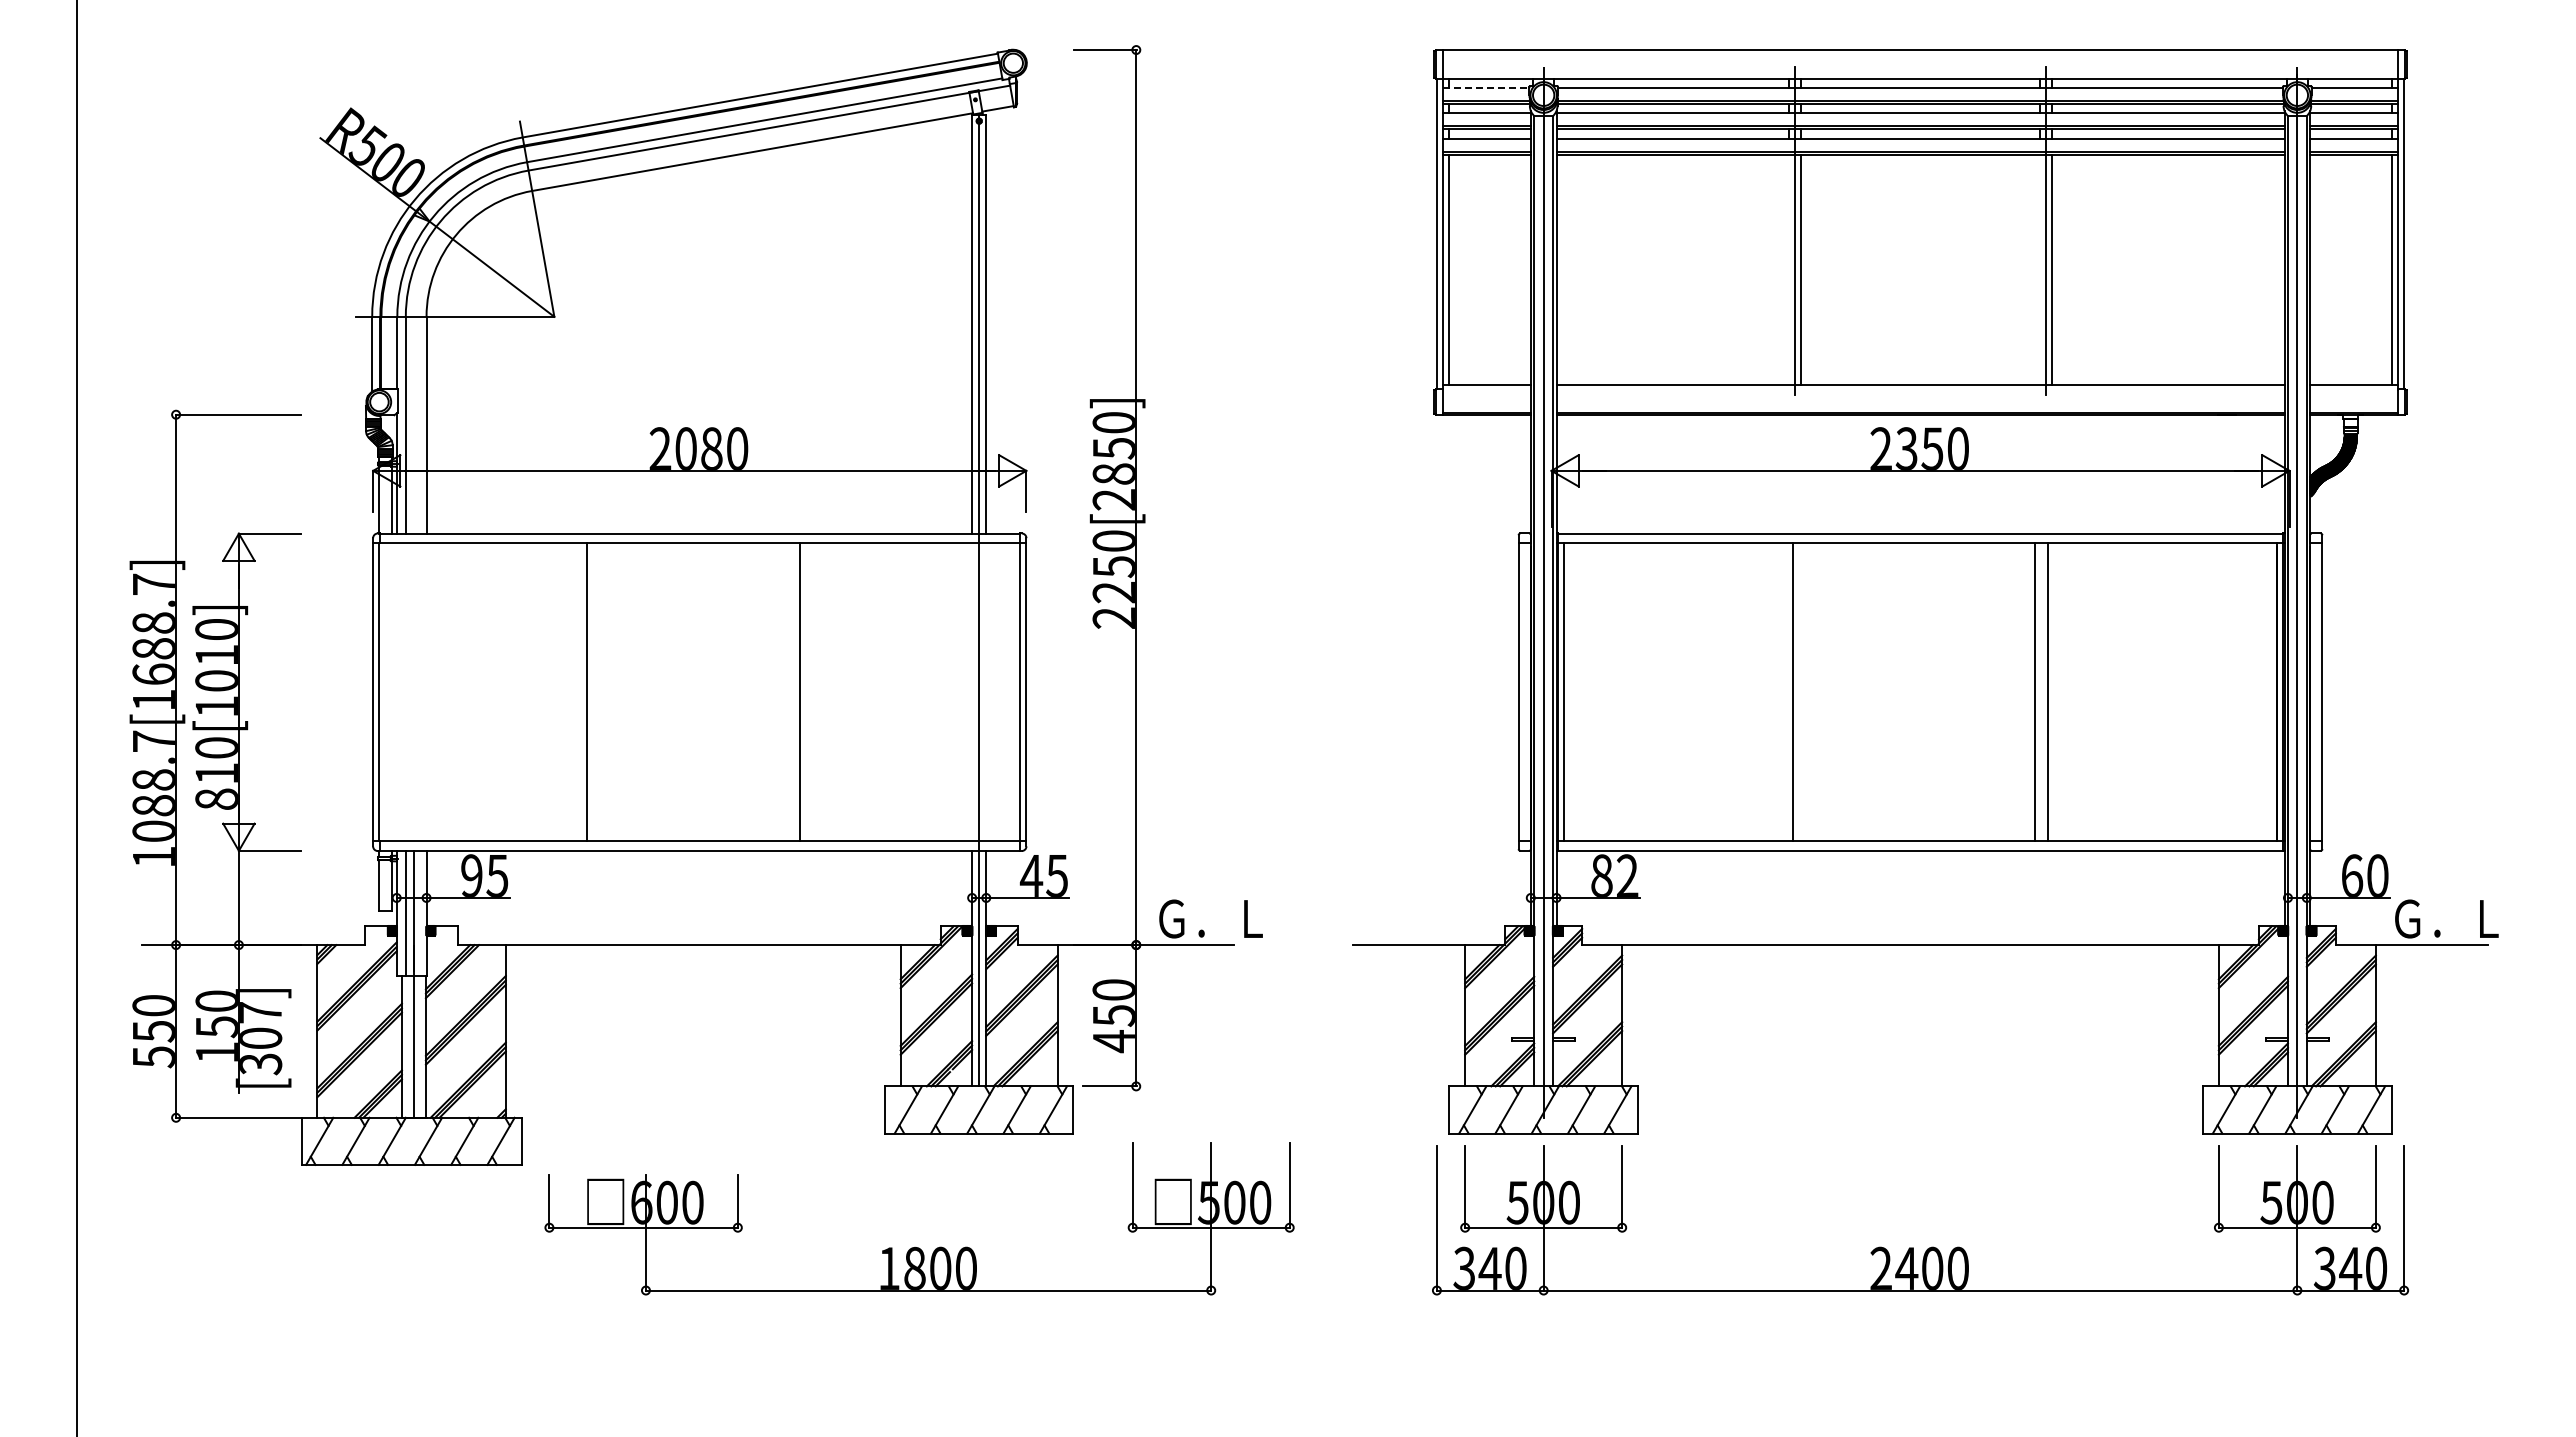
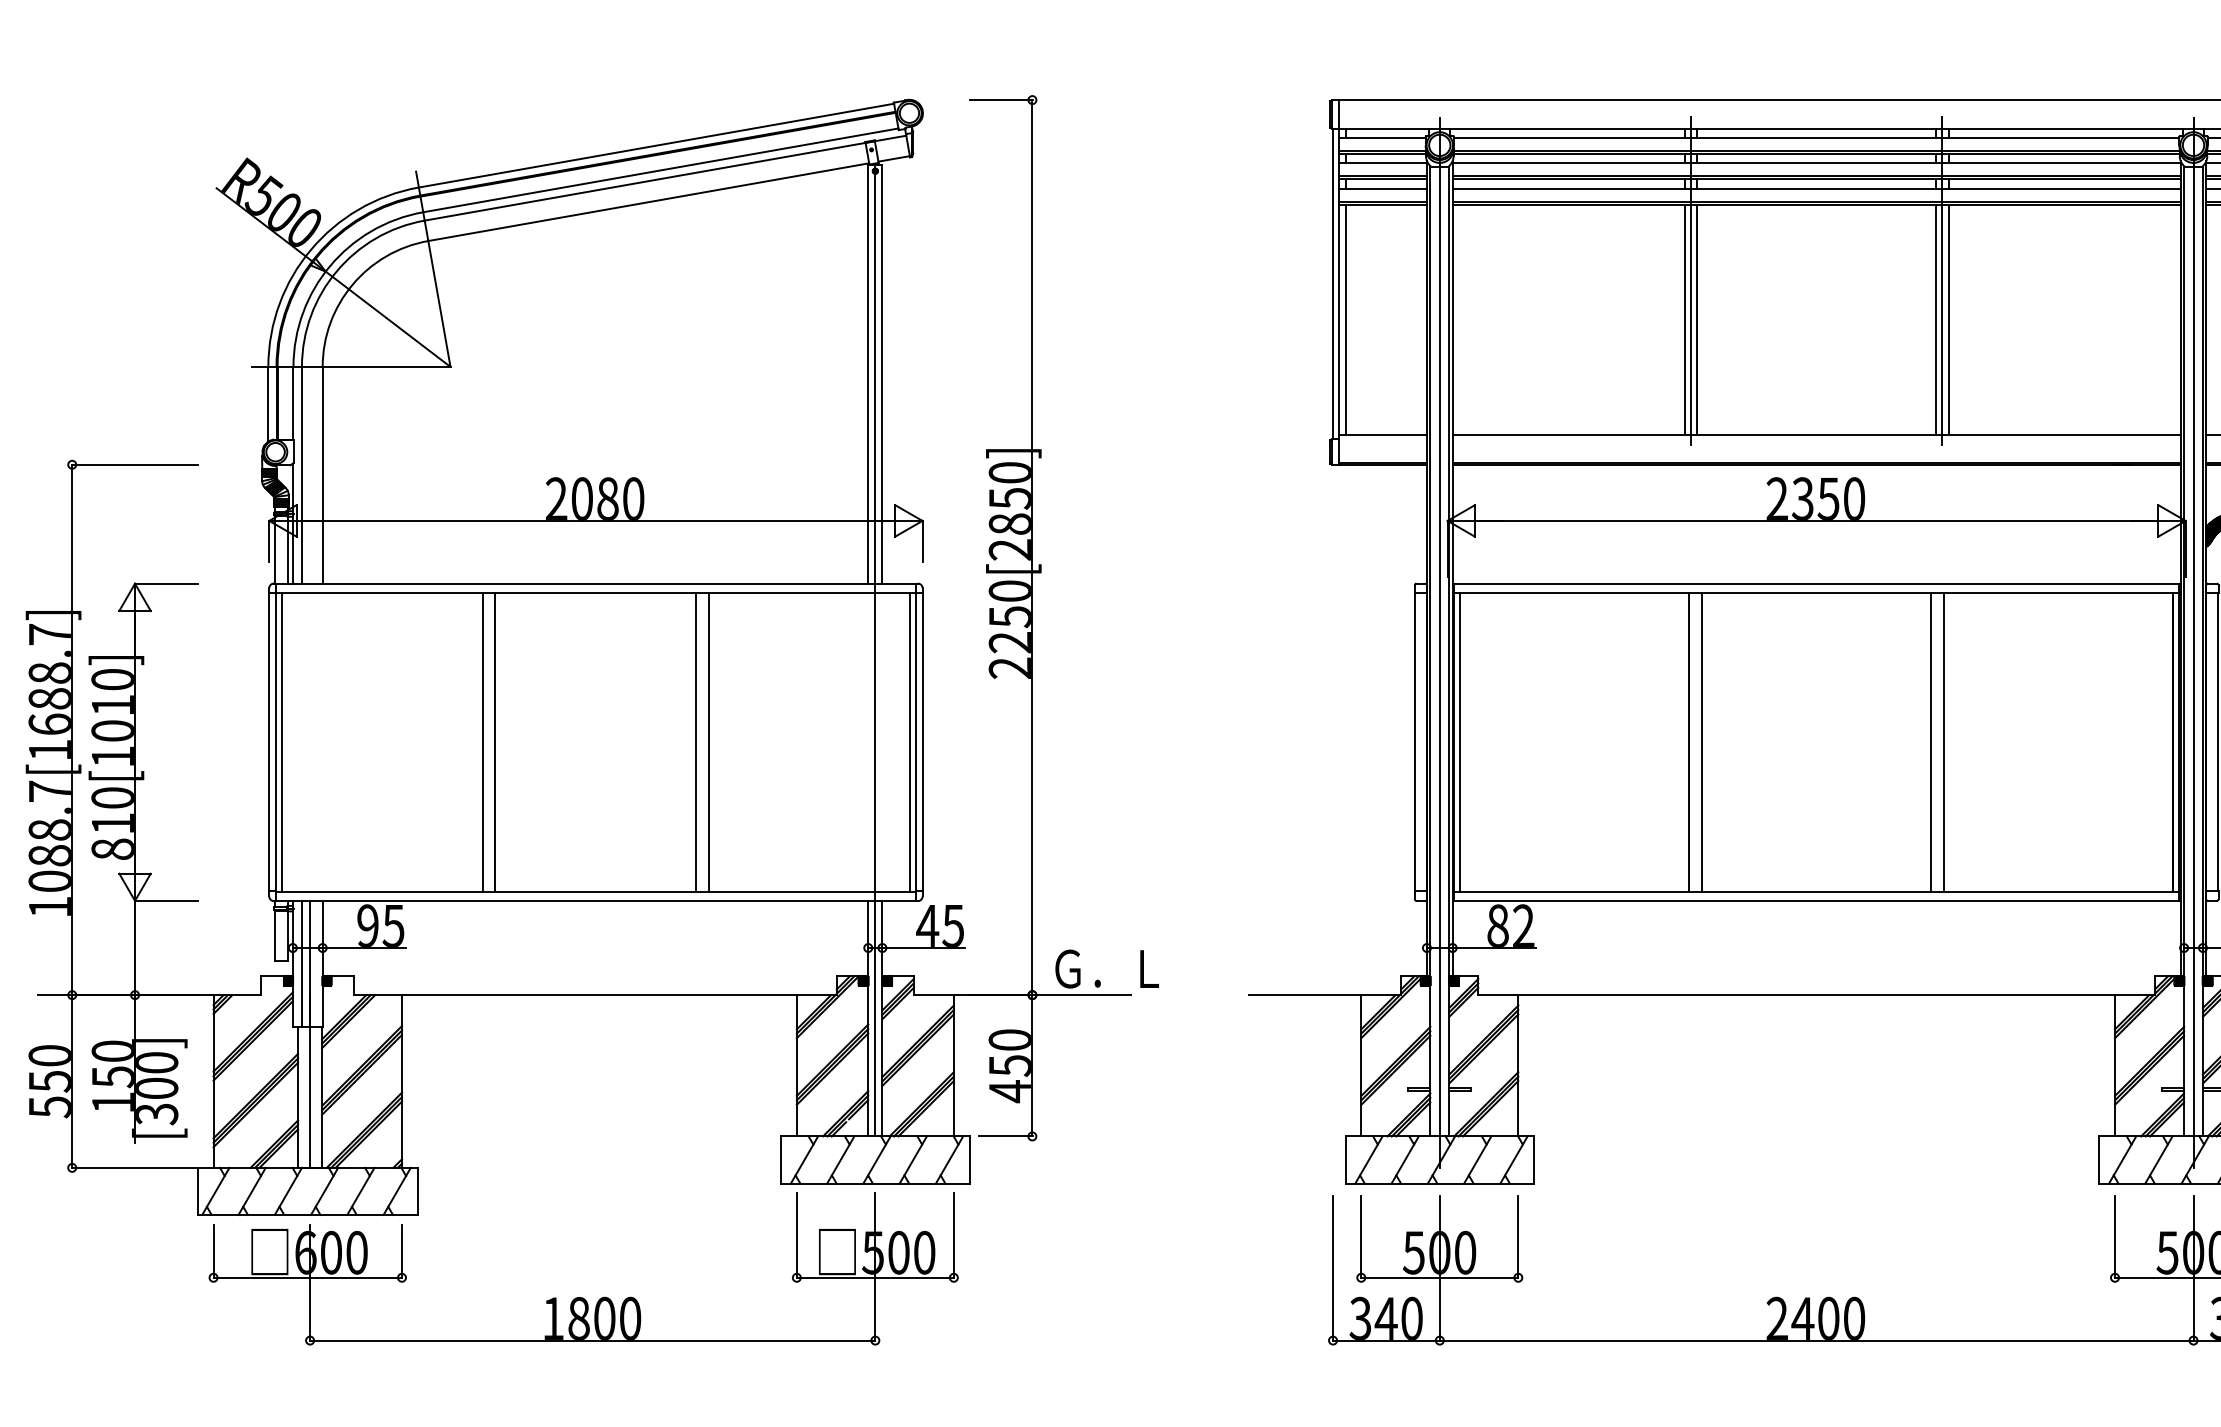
line: (1486, 87) -> (1382, 137), dashed -> solid
line: (1788, 269) -> (1684, 319), added
line: (2039, 269) -> (1935, 319), added
line: (385, 692) -> (281, 742), added
line: (599, 692) -> (495, 742), added
line: (812, 692) -> (708, 742), added
line: (1013, 692) -> (909, 742), added
line: (1805, 692) -> (1701, 742), added
text: (261, 1012) -> (157, 1062), [307] -> [300]
part: (919, 1247) -> (583, 1297), moved

